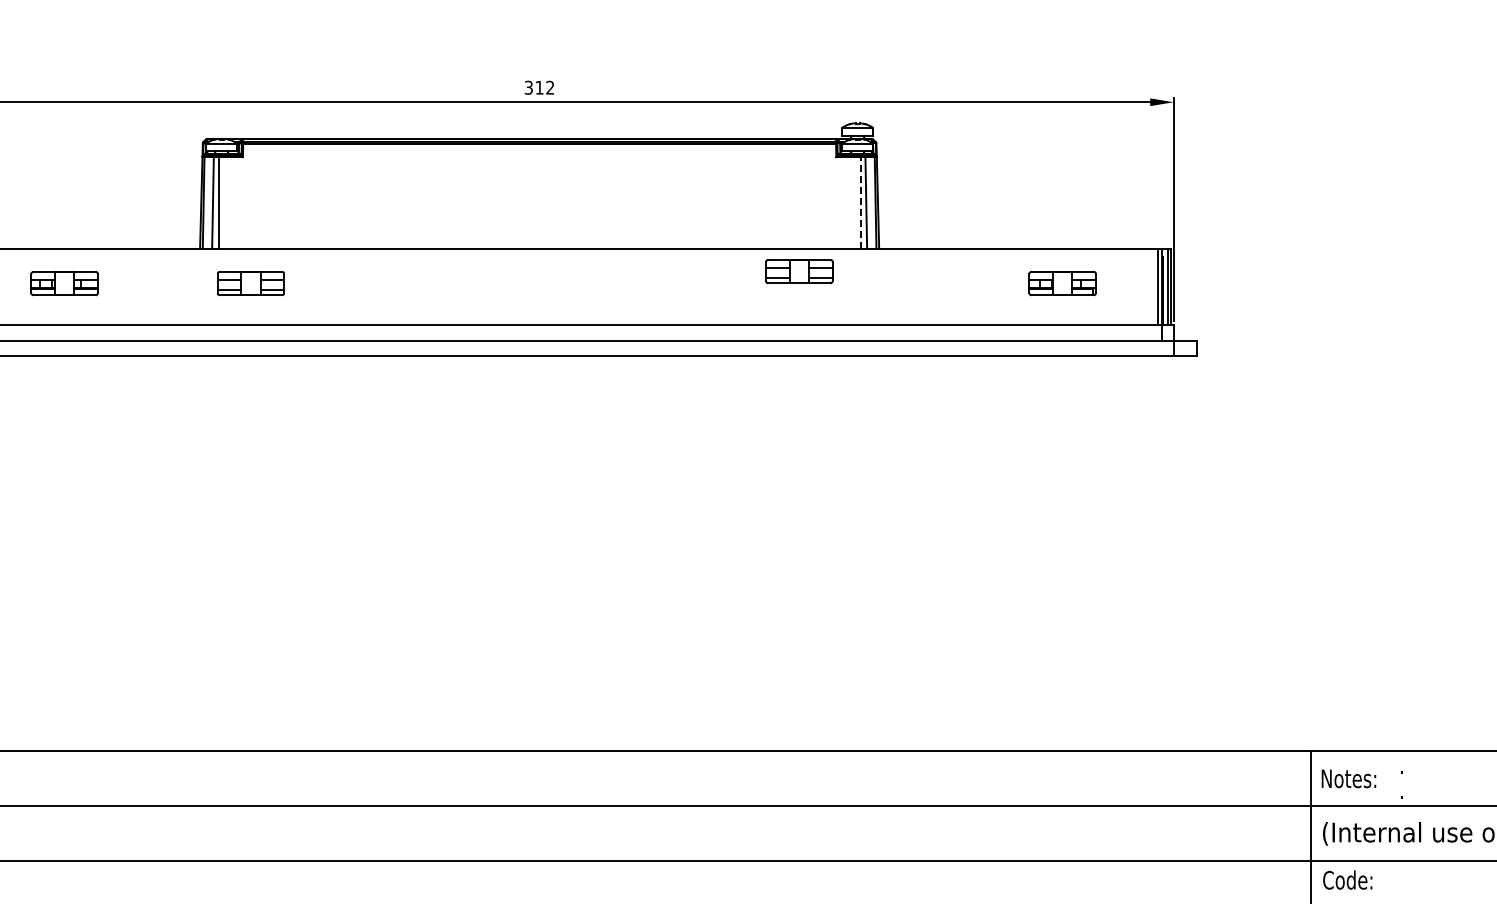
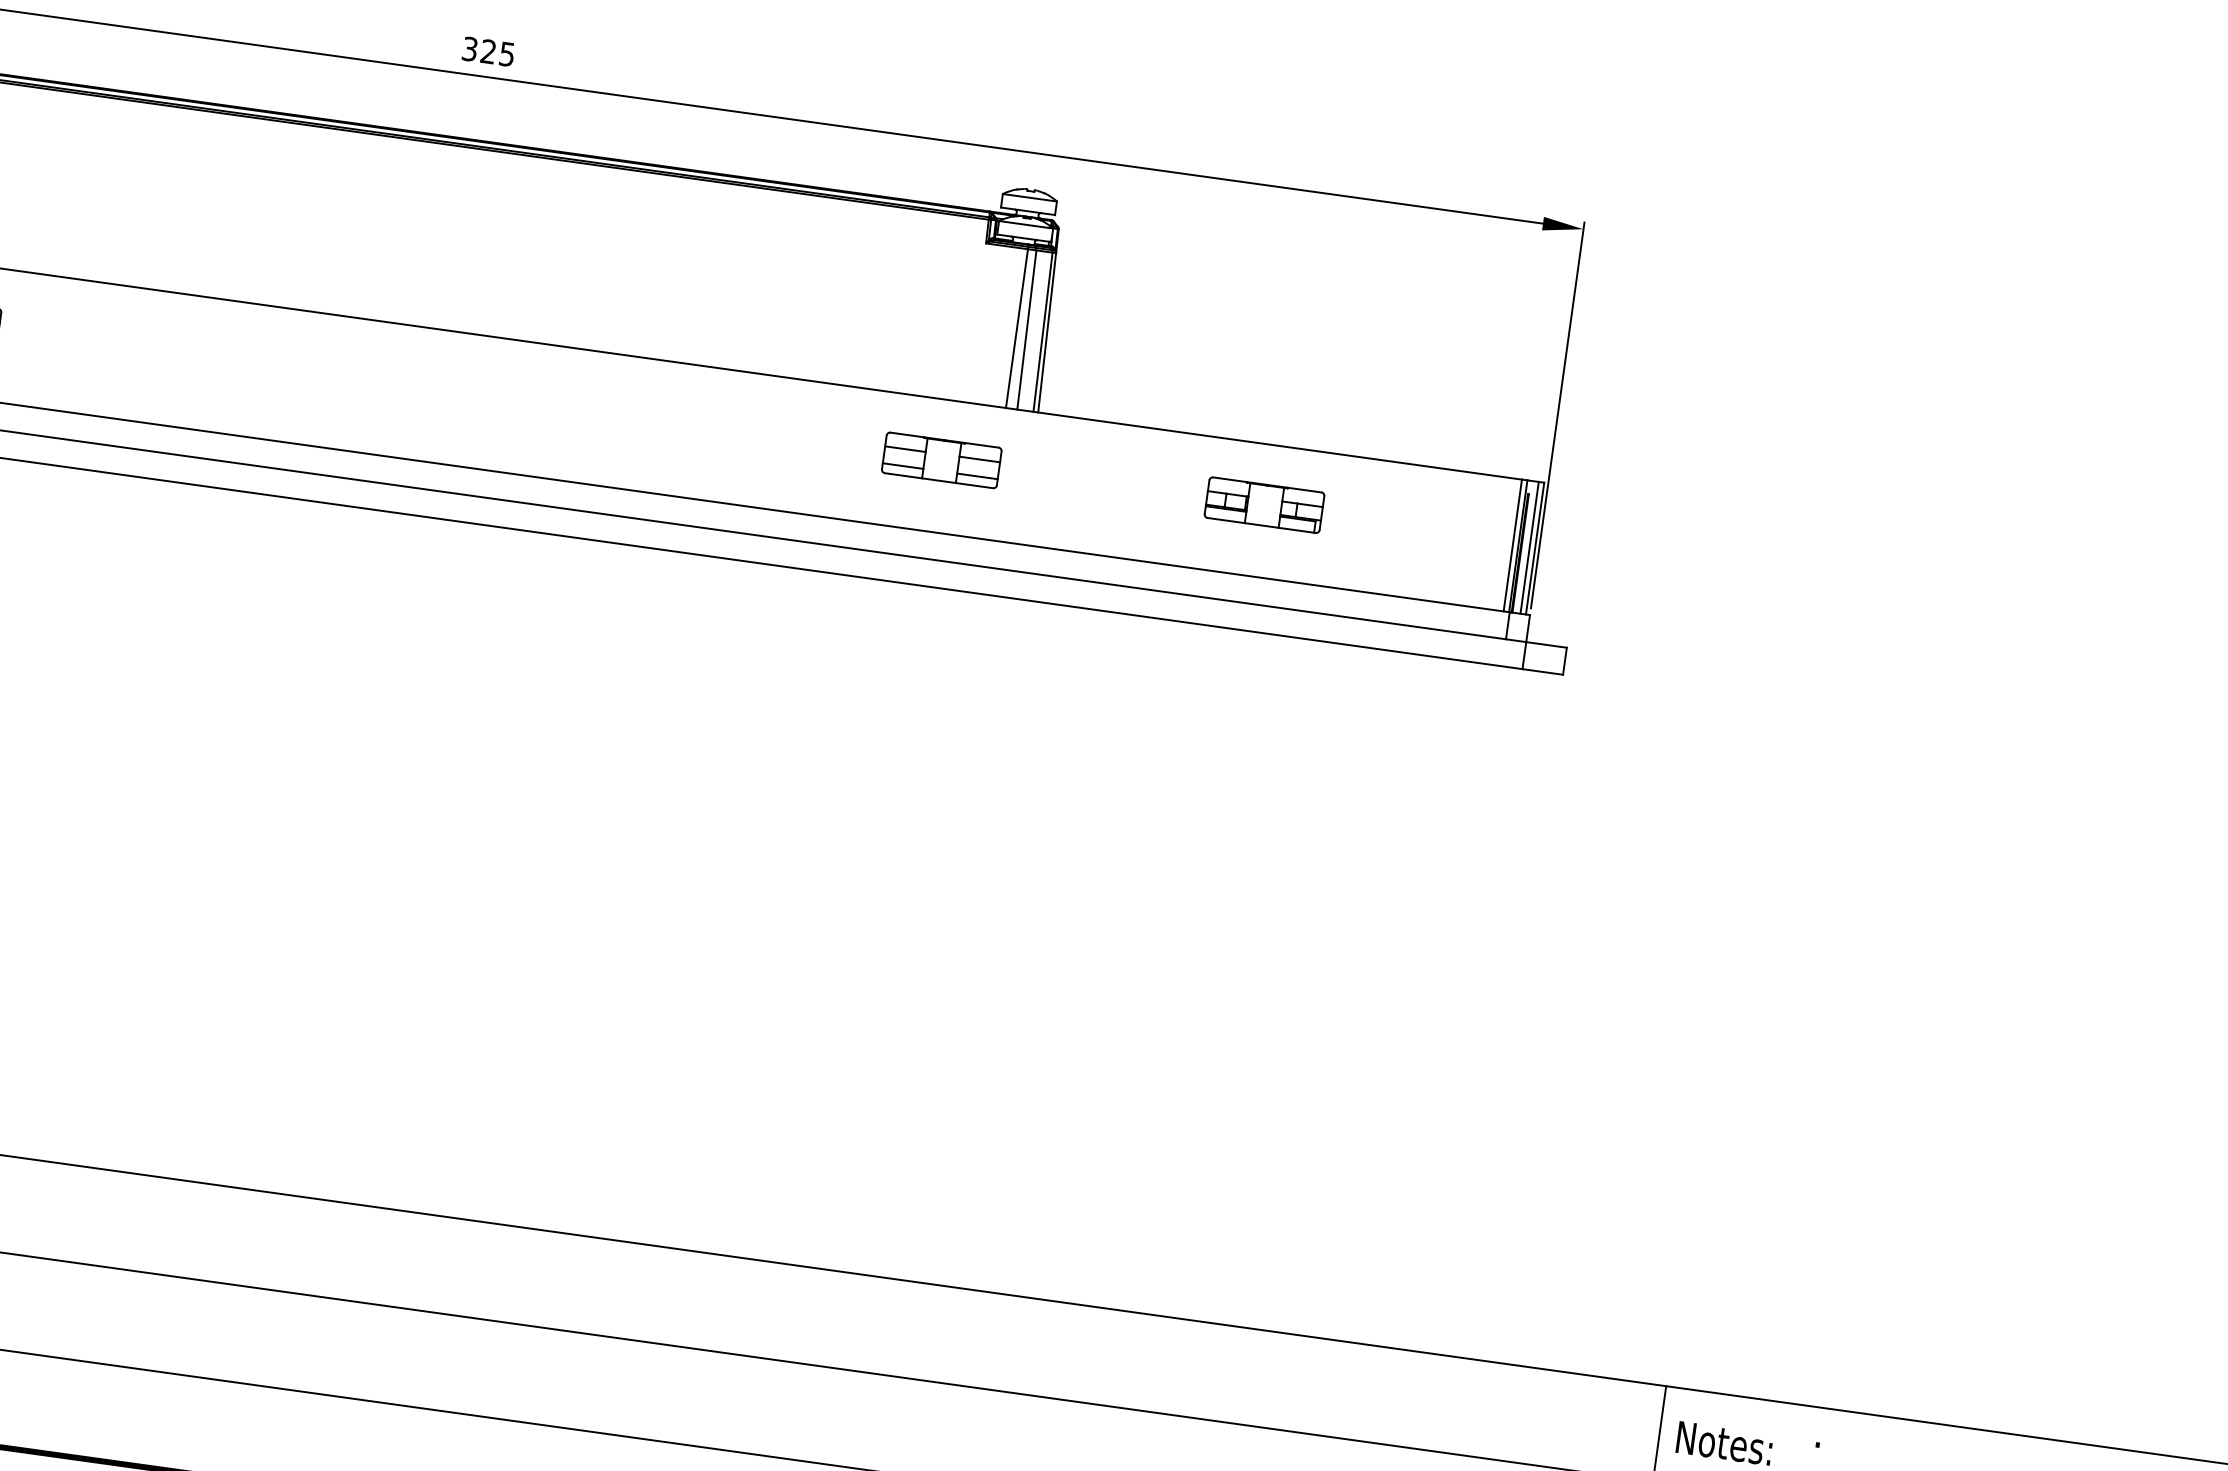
text: (544, 87) -> (497, 52), 312 -> 325
line: (860, 203) -> (1016, 329), dashed -> solid
part: (799, 271) -> (942, 460), moved
part: (1062, 283) -> (1264, 505), moved

